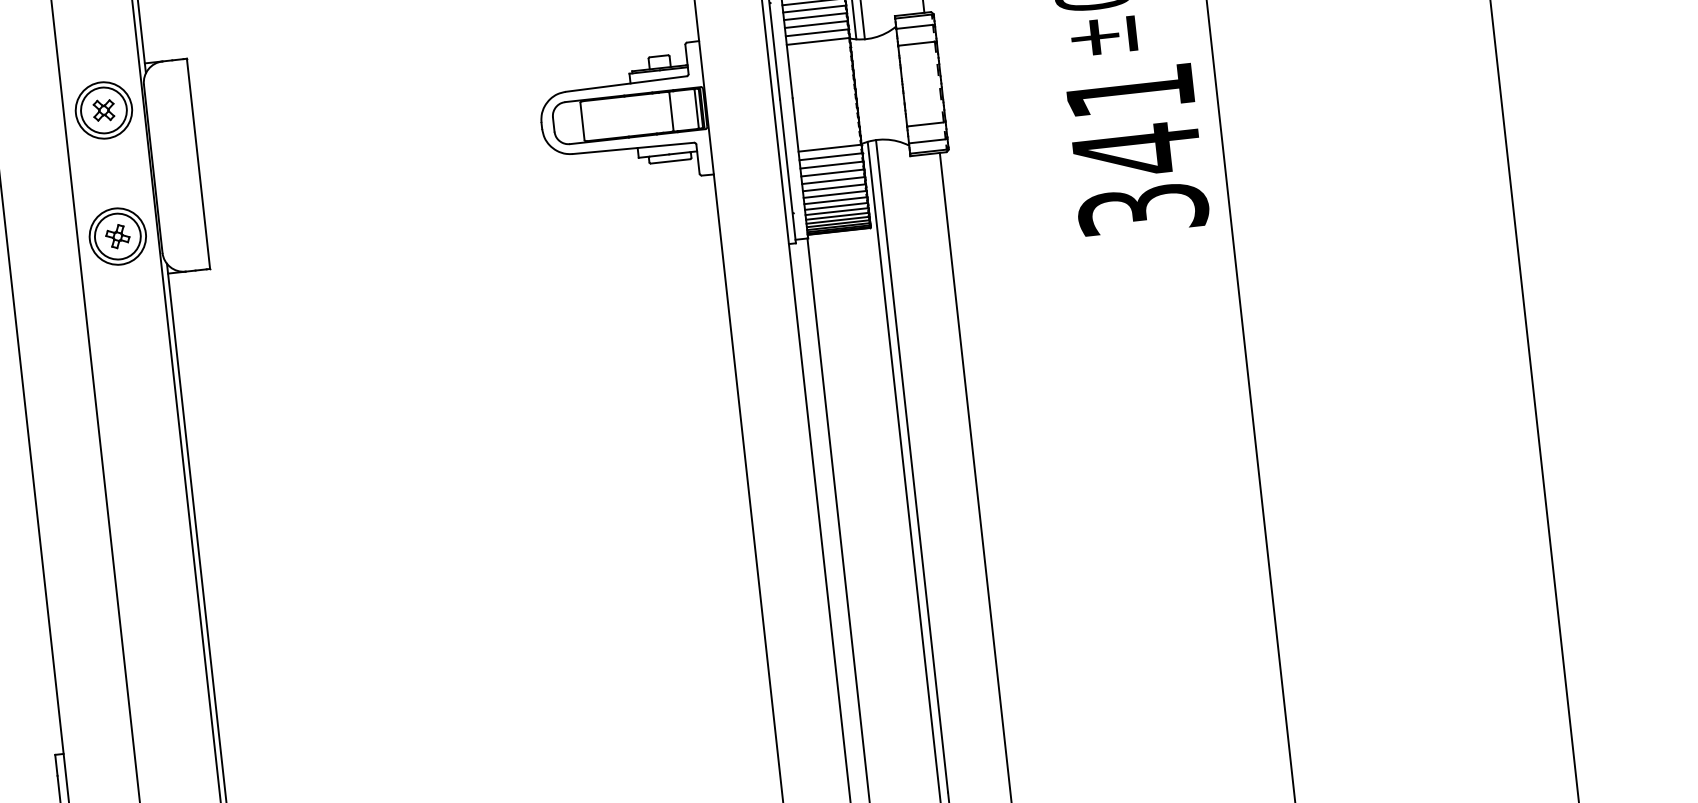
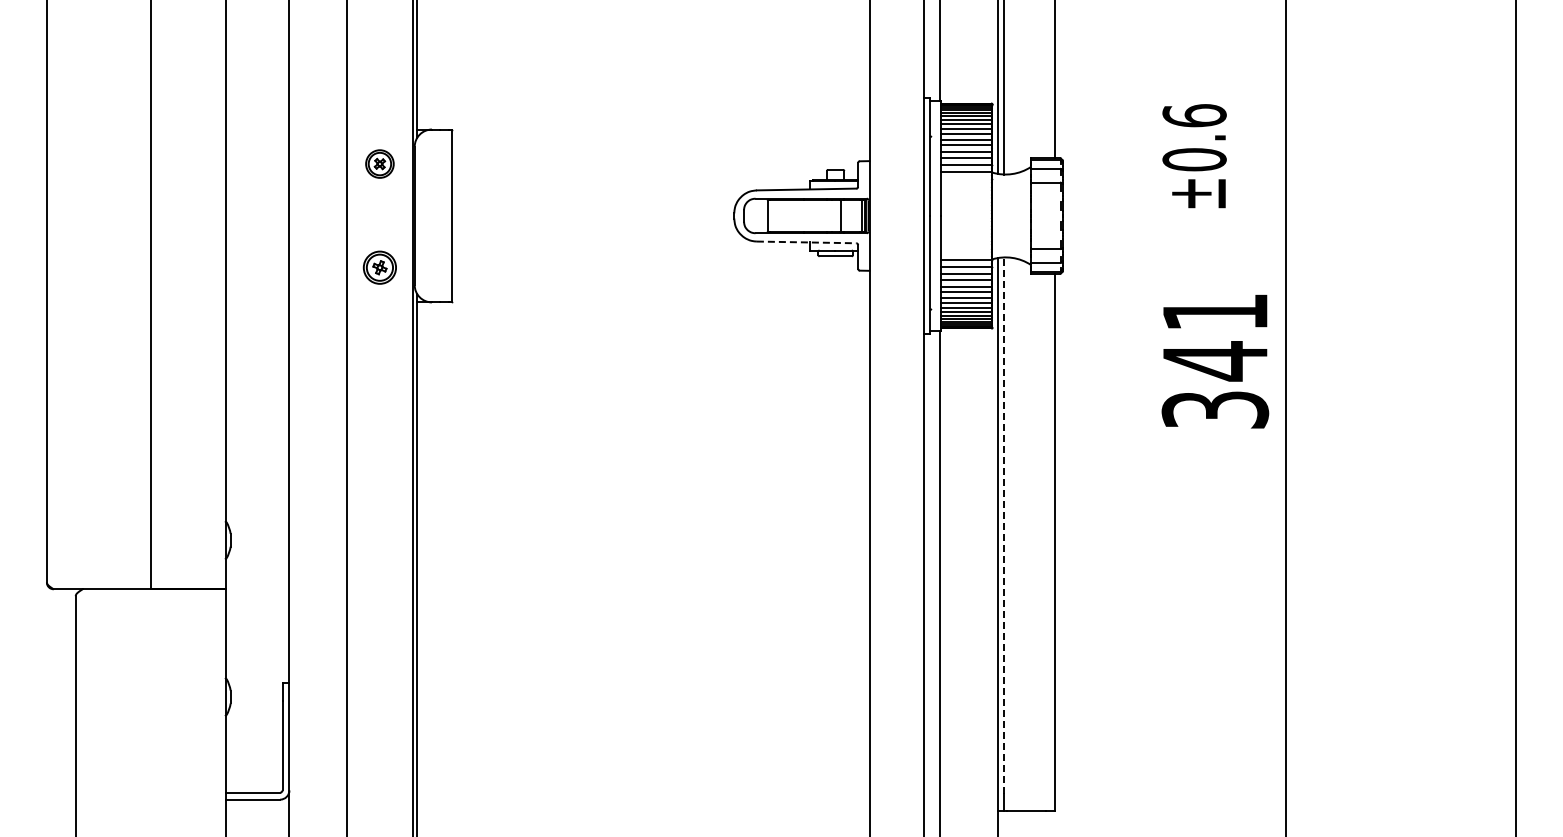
part: (103, 109) -> (379, 163), size x0.6
line: (633, 148) -> (806, 242), solid -> dashed
text: (1136, 150) -> (1215, 361), moved
part: (117, 236) -> (379, 267), size x0.7
line: (912, 466) -> (1004, 525), solid -> dashed

